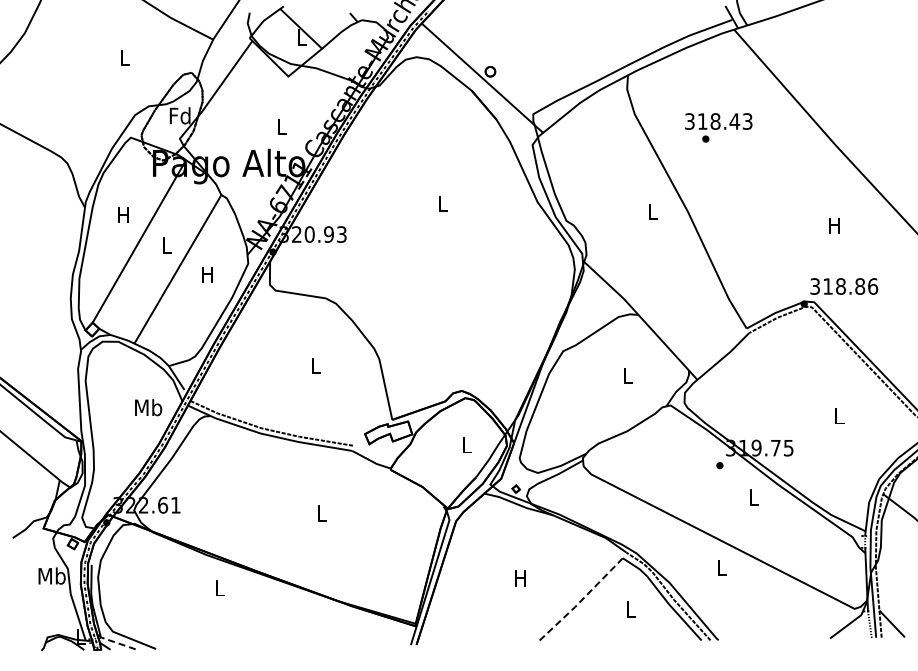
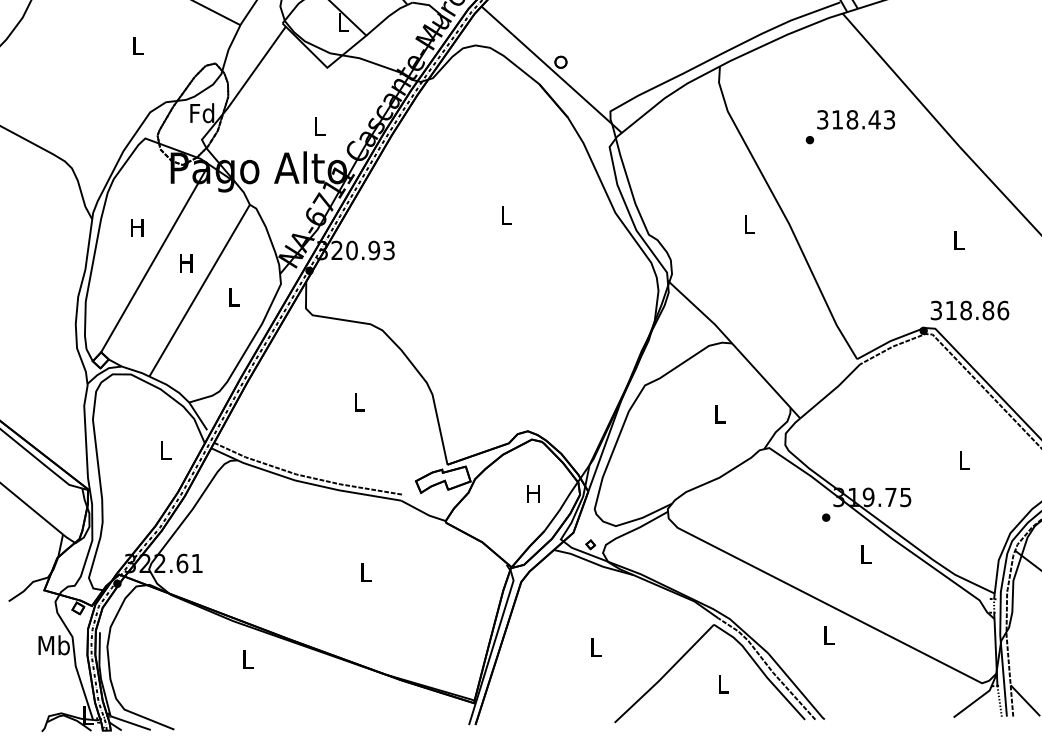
text: (718, 121) -> (855, 119), moved
text: (834, 225) -> (958, 240), H -> L
text: (166, 245) -> (186, 263), L -> H
text: (207, 274) -> (233, 296), H -> L
text: (148, 407) -> (165, 450), Mb -> L
text: (466, 444) -> (533, 493), L -> H
text: (520, 578) -> (595, 648), H -> L
line: (580, 602) -> (665, 675), dashed -> solid
line: (117, 643) -> (129, 723), dashed -> solid

